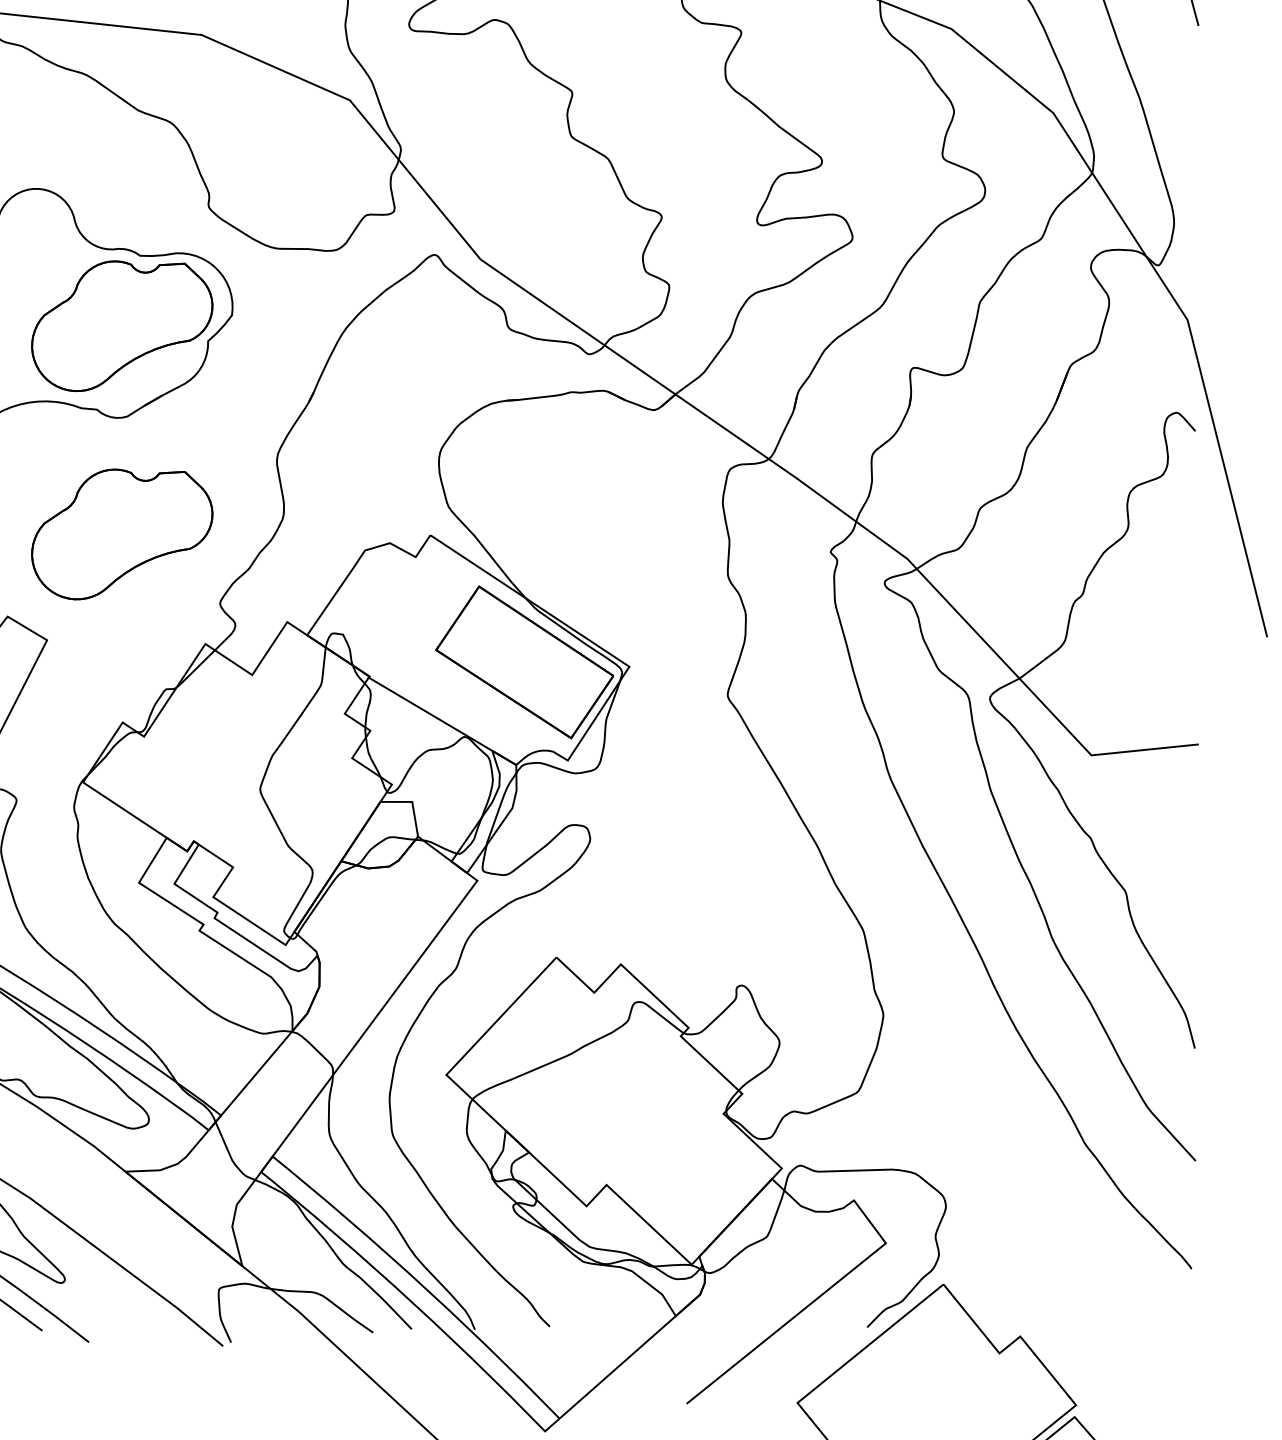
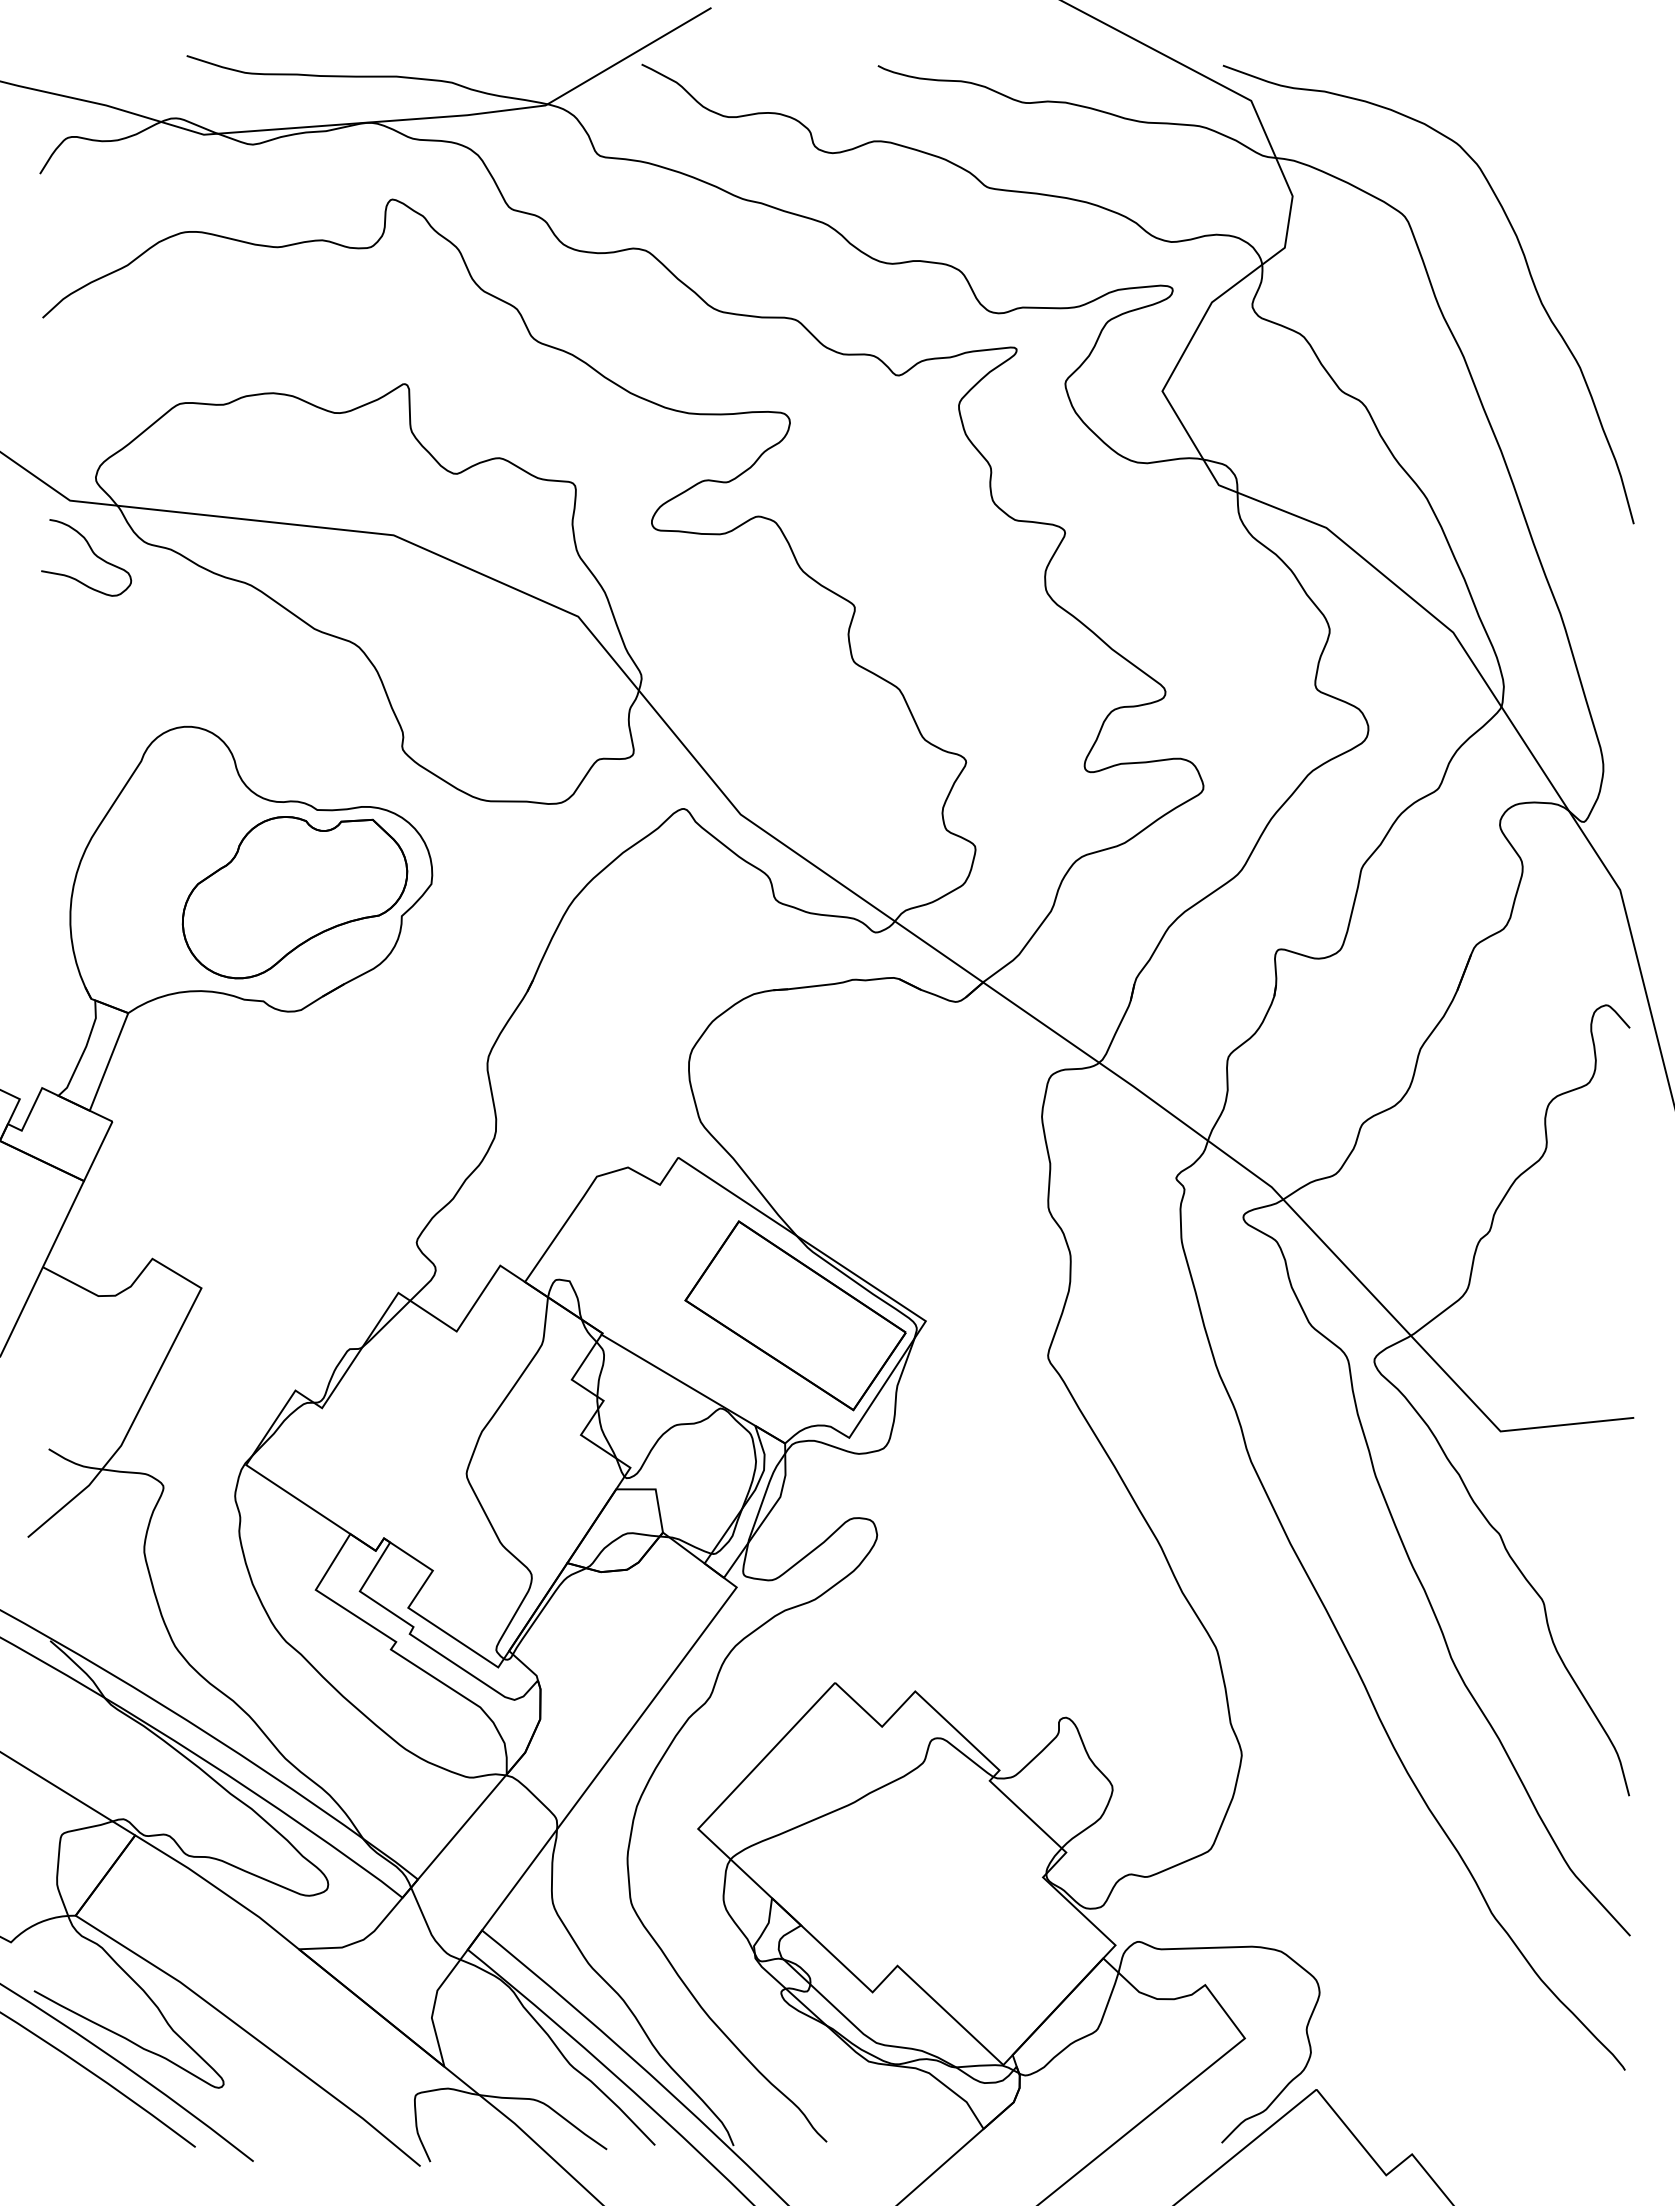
part: (121, 534) -> (294, 1156), removed

